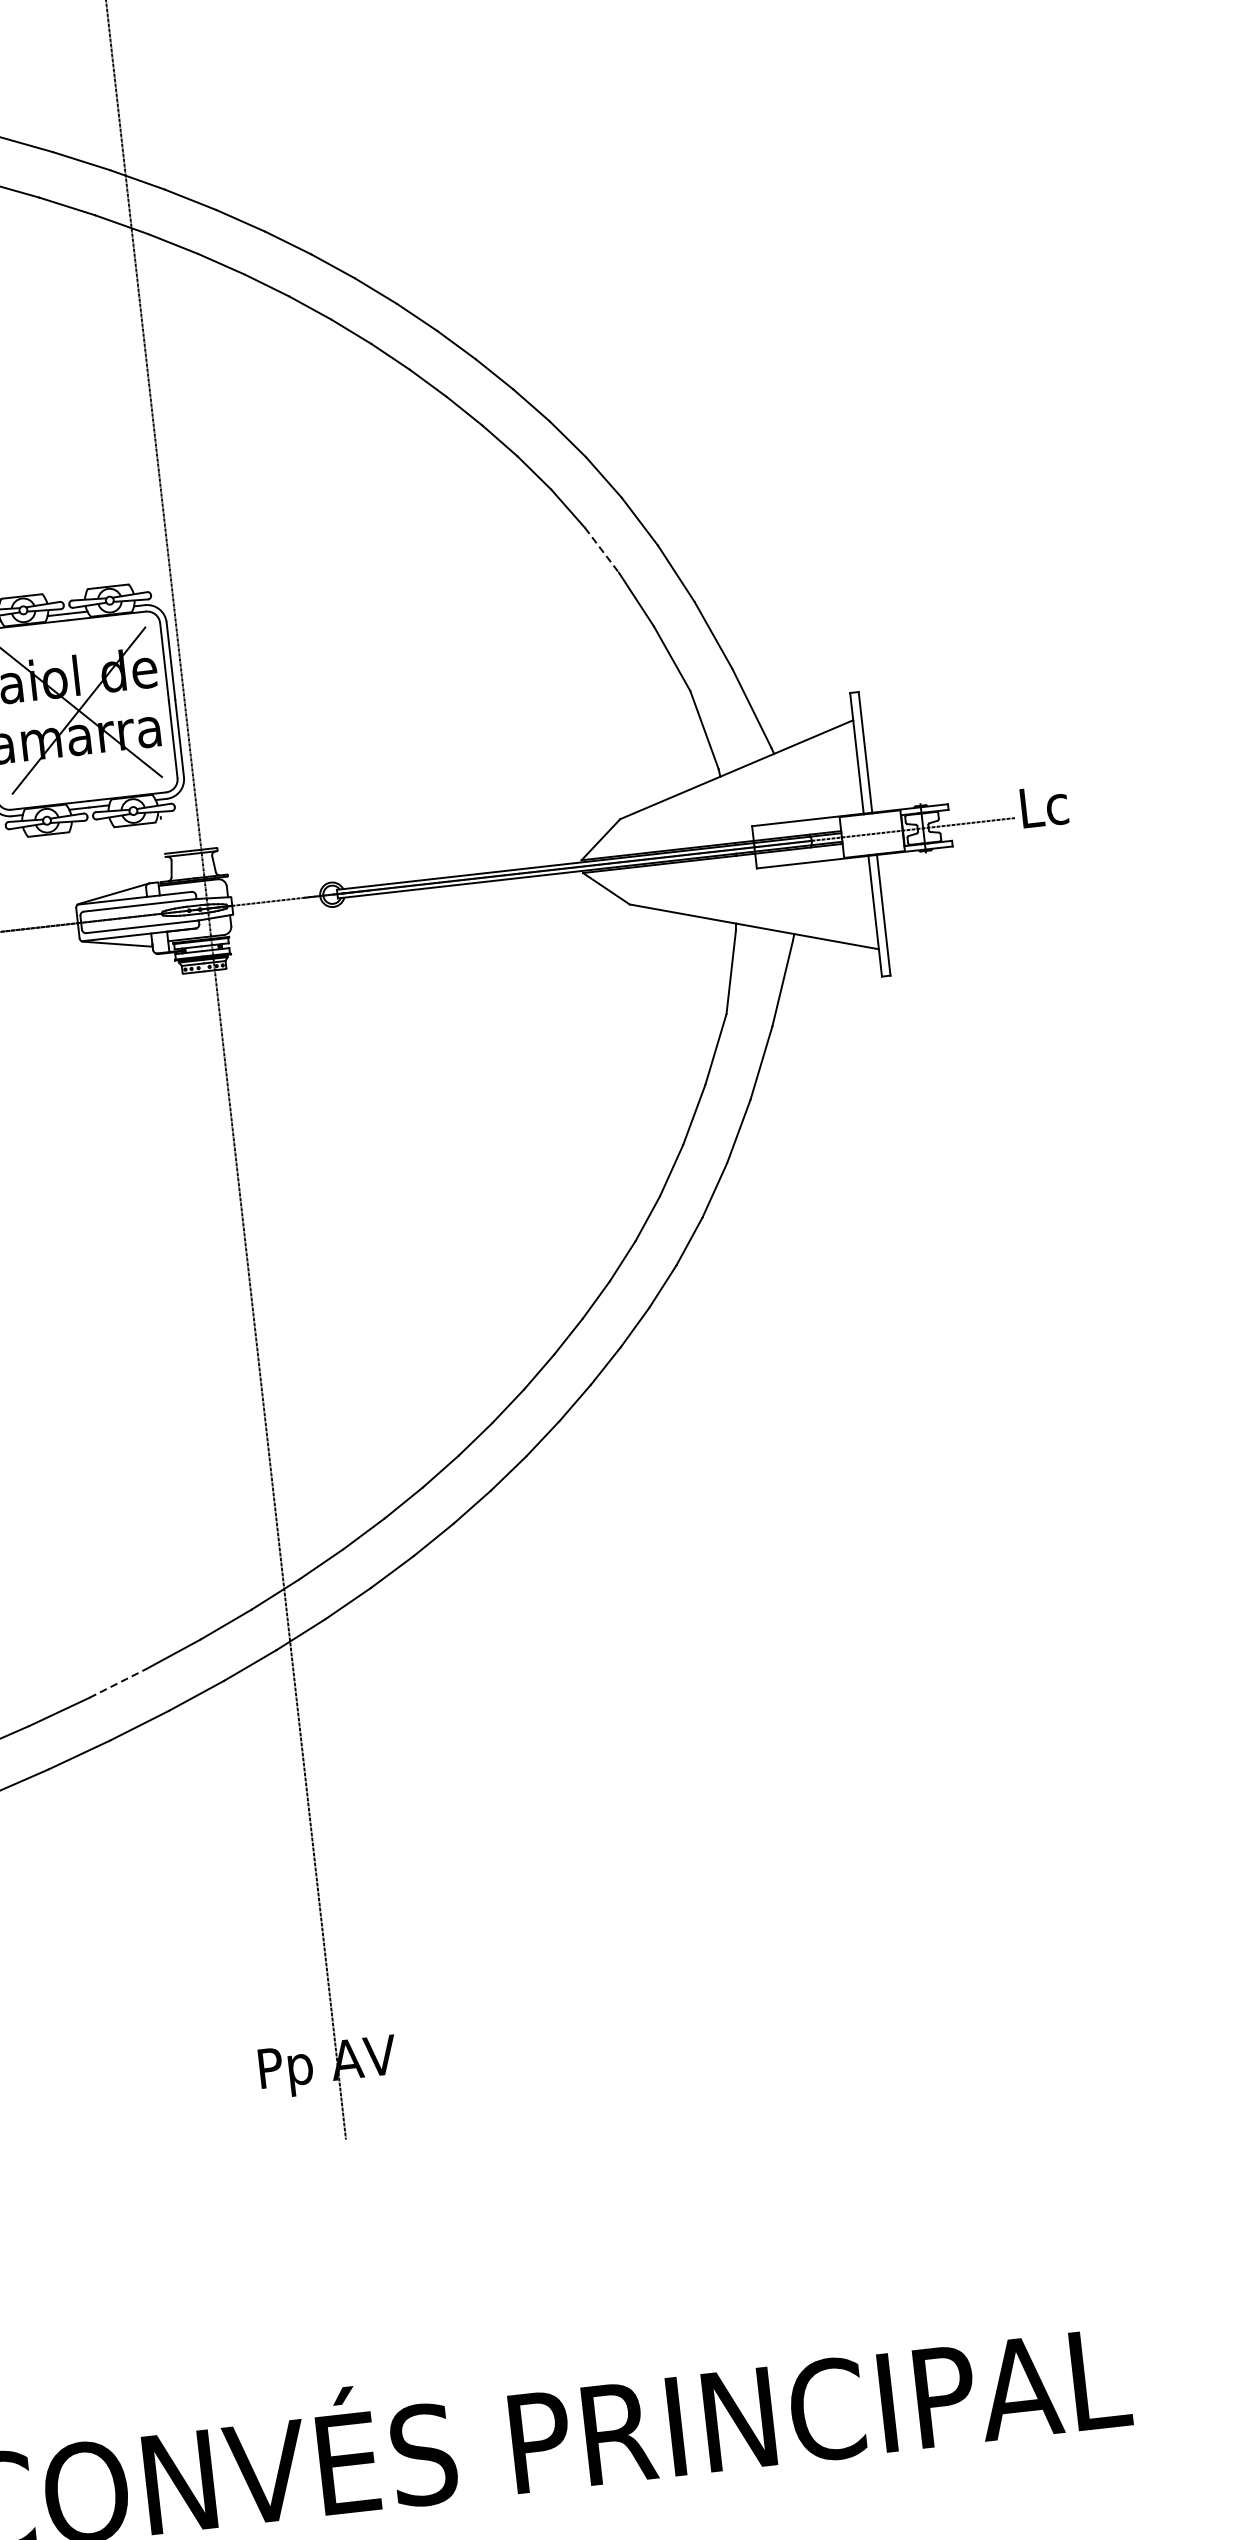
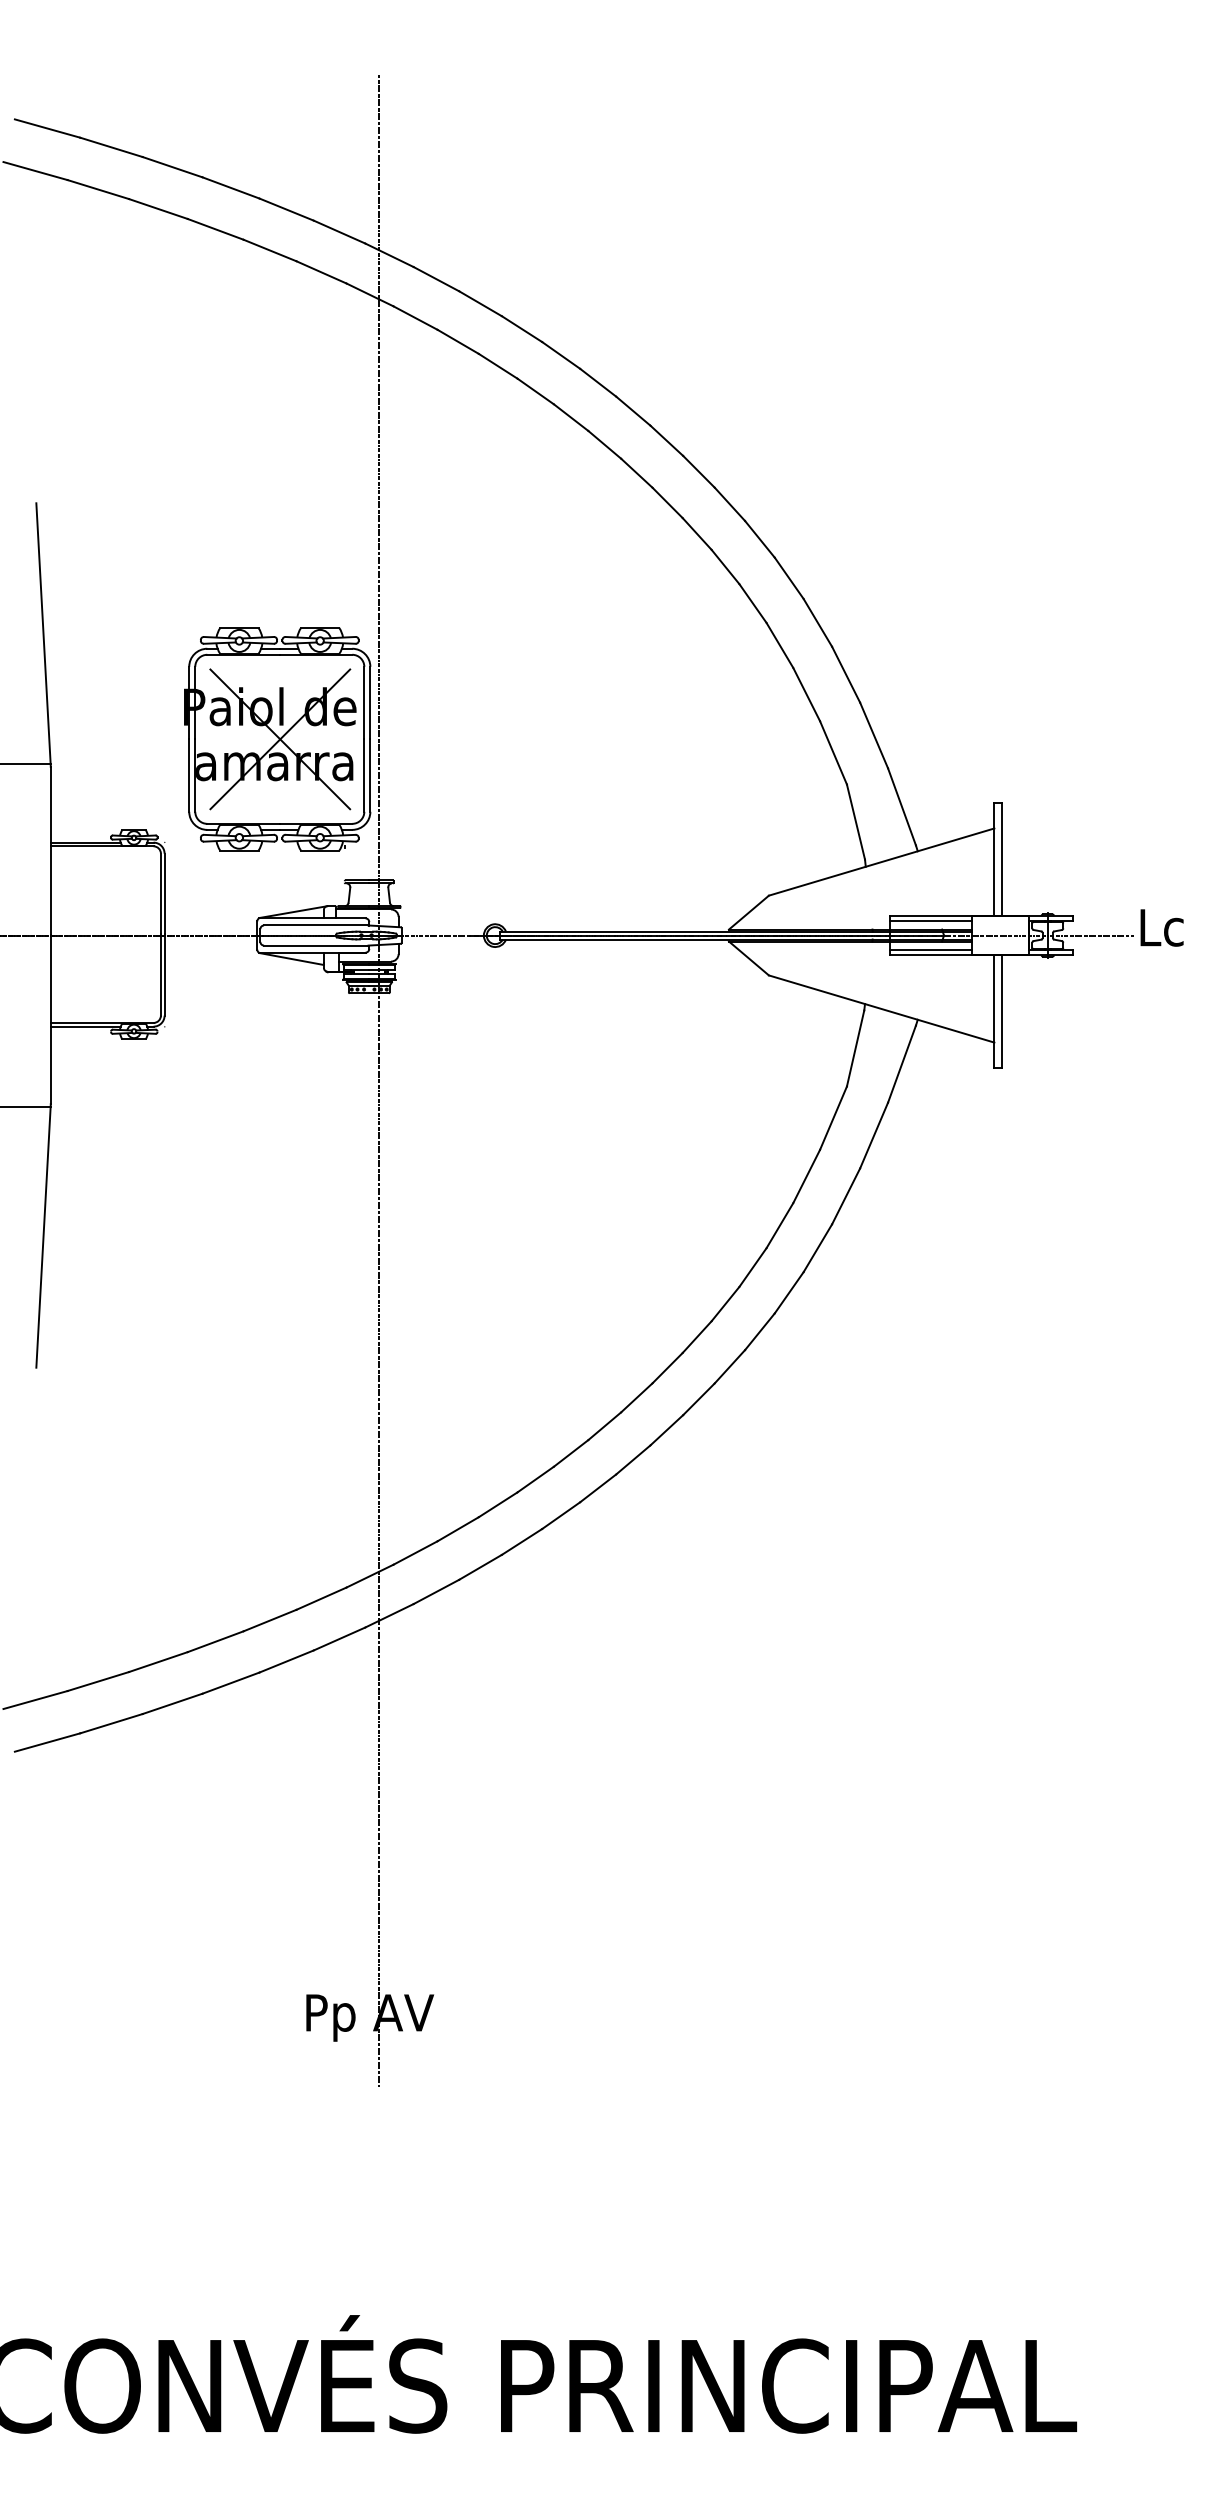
line: (602, 550) -> (780, 645), dashed -> solid
line: (796, 827) -> (930, 921), added
line: (799, 858) -> (930, 950), added
line: (117, 1683) -> (215, 1641), dashed -> solid

